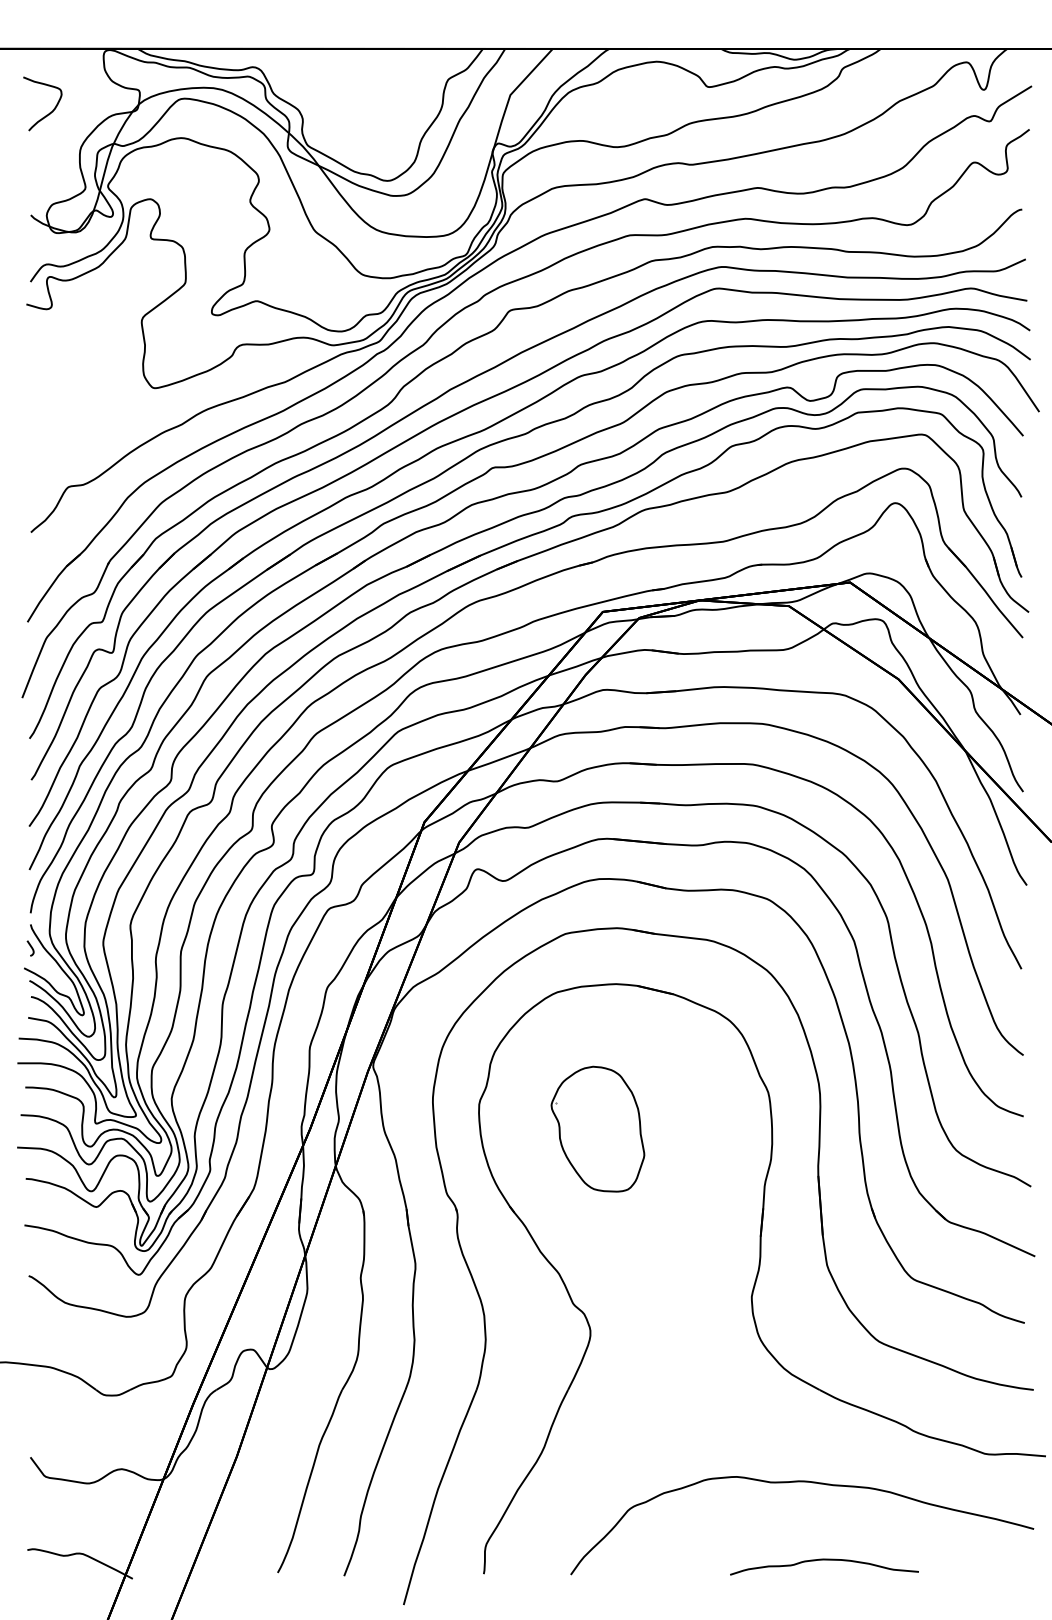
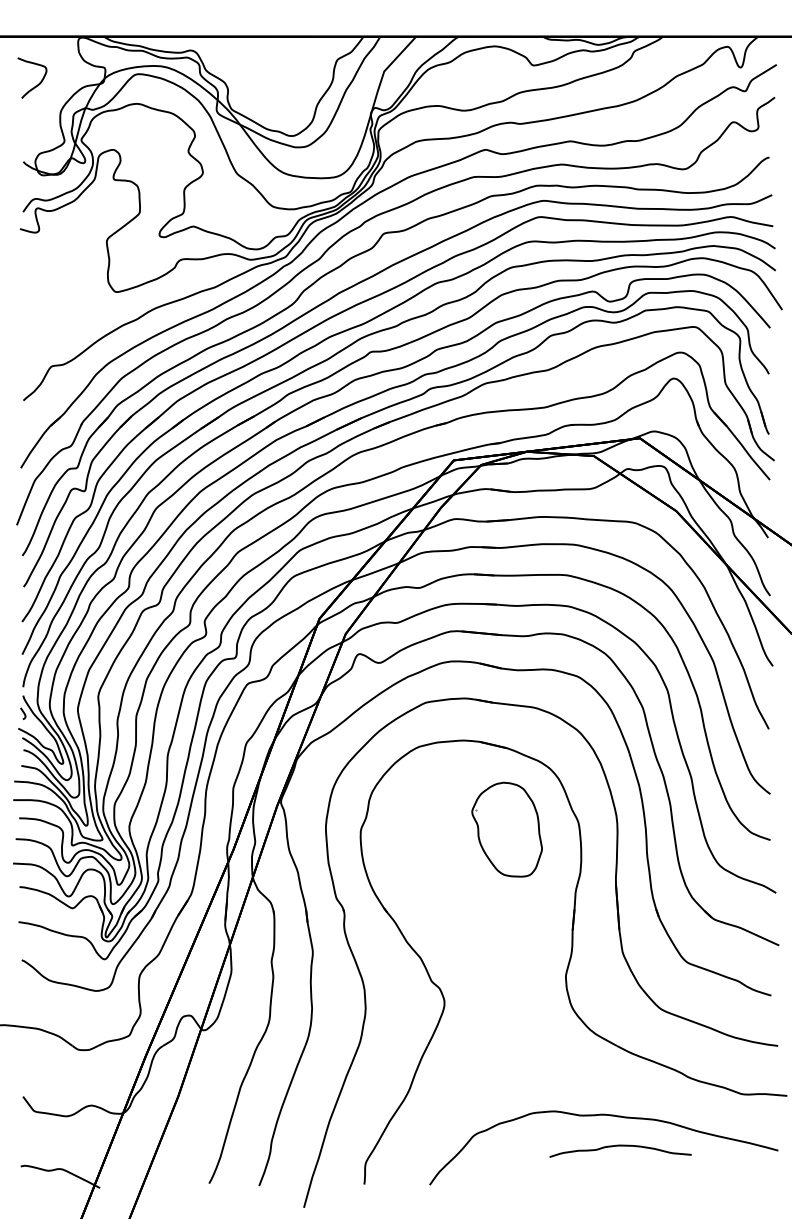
part: (597, 1128) -> (506, 829), moved
curve: (824, 1560) -> (620, 1146), moved

